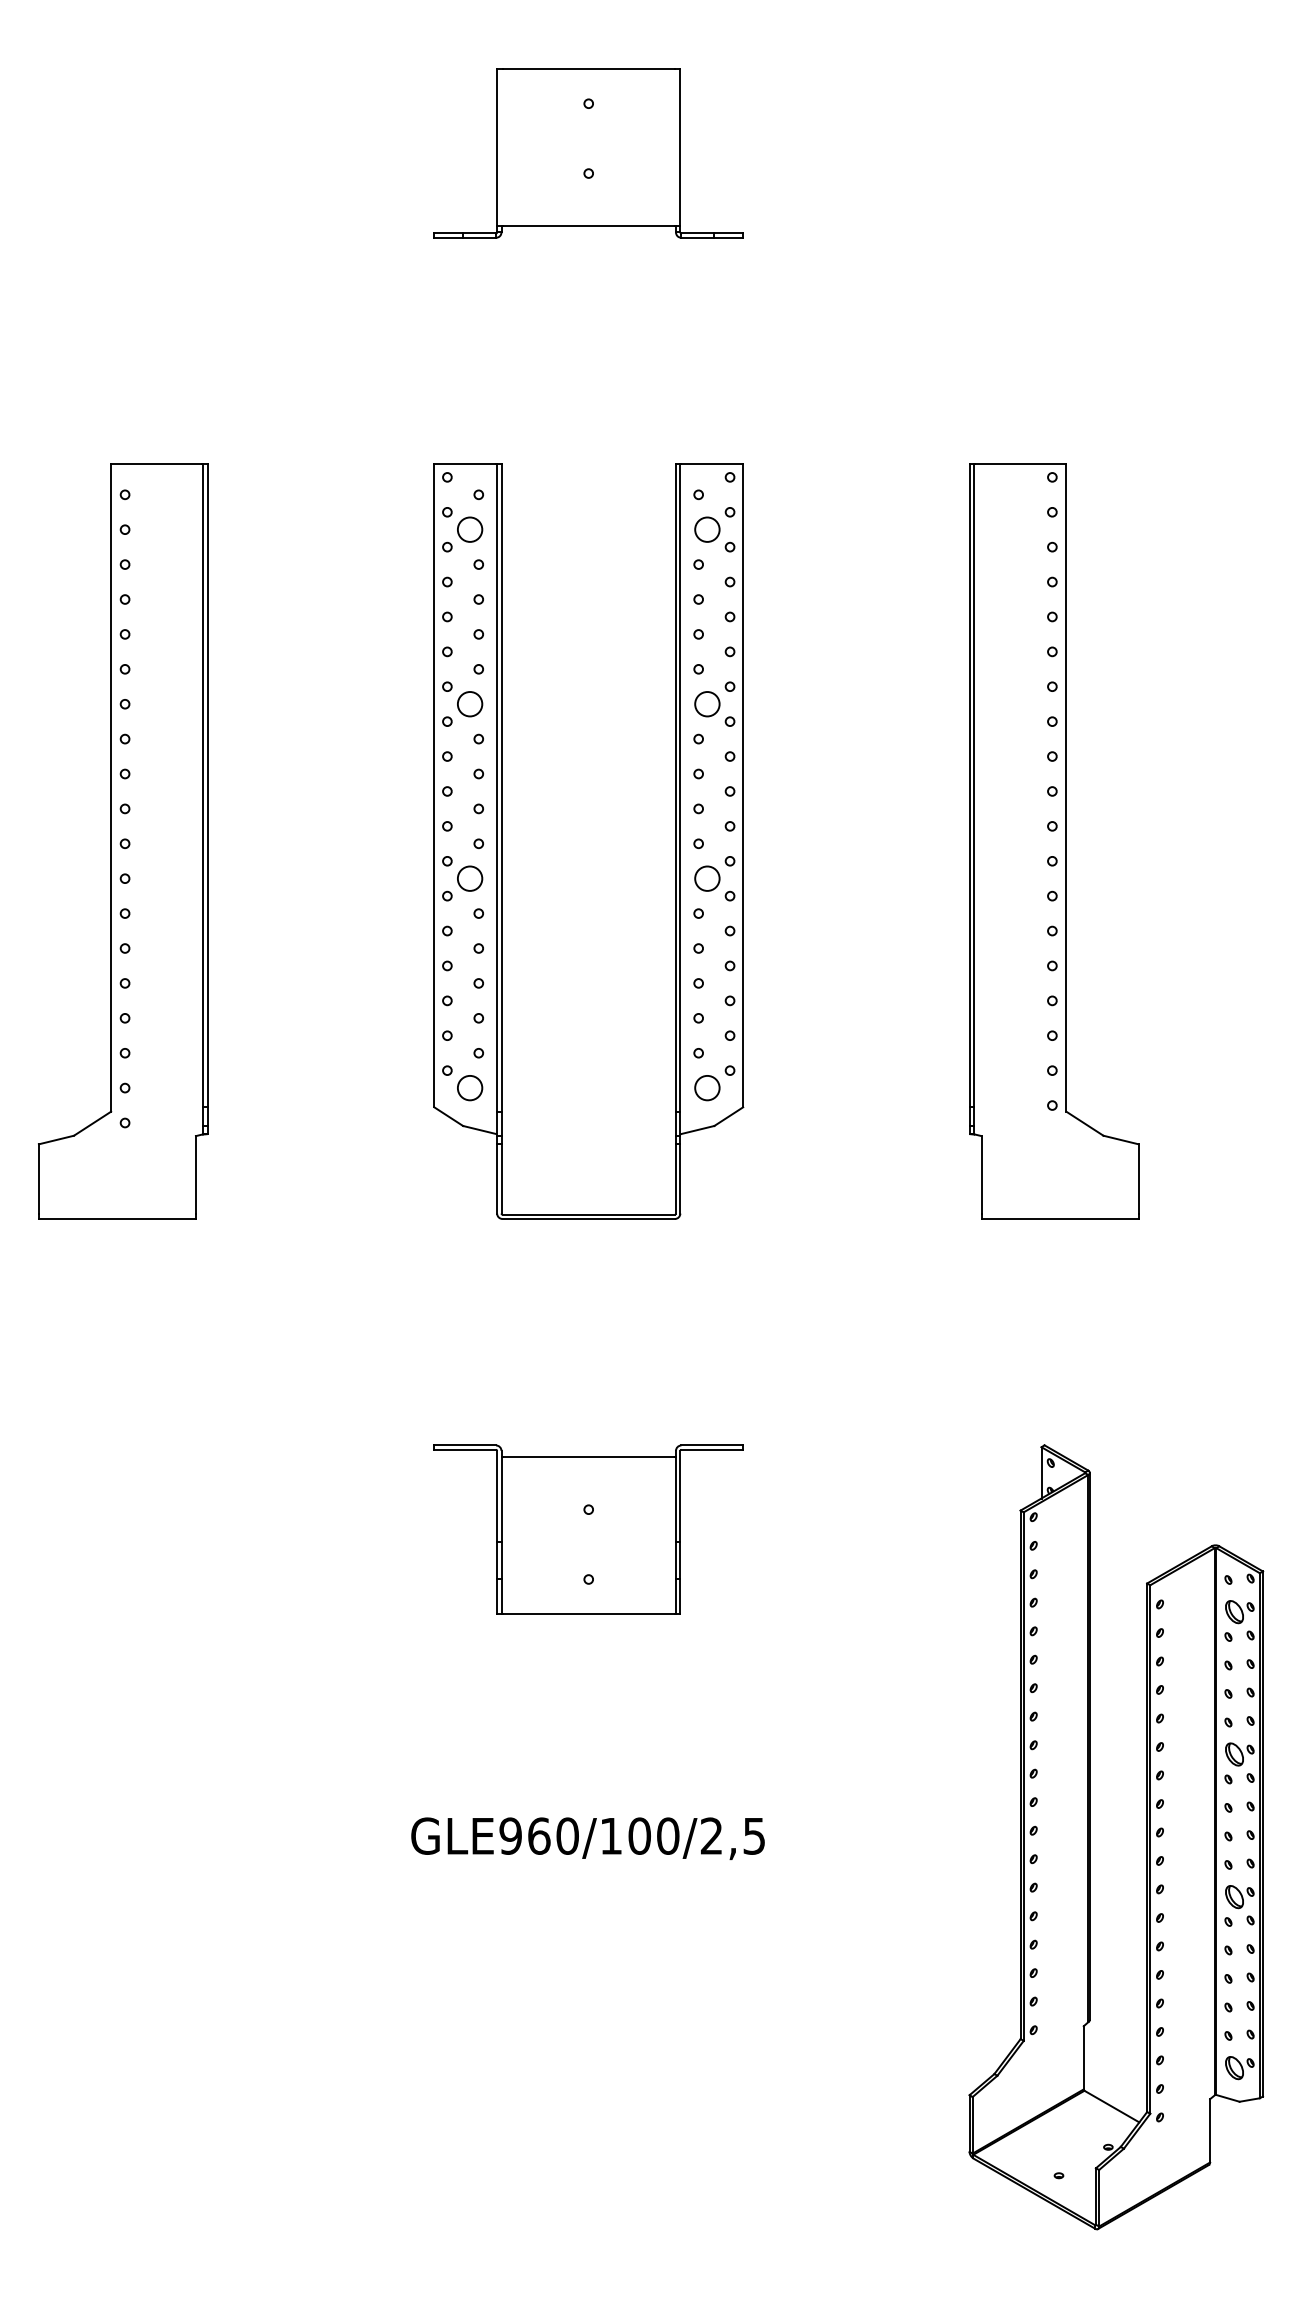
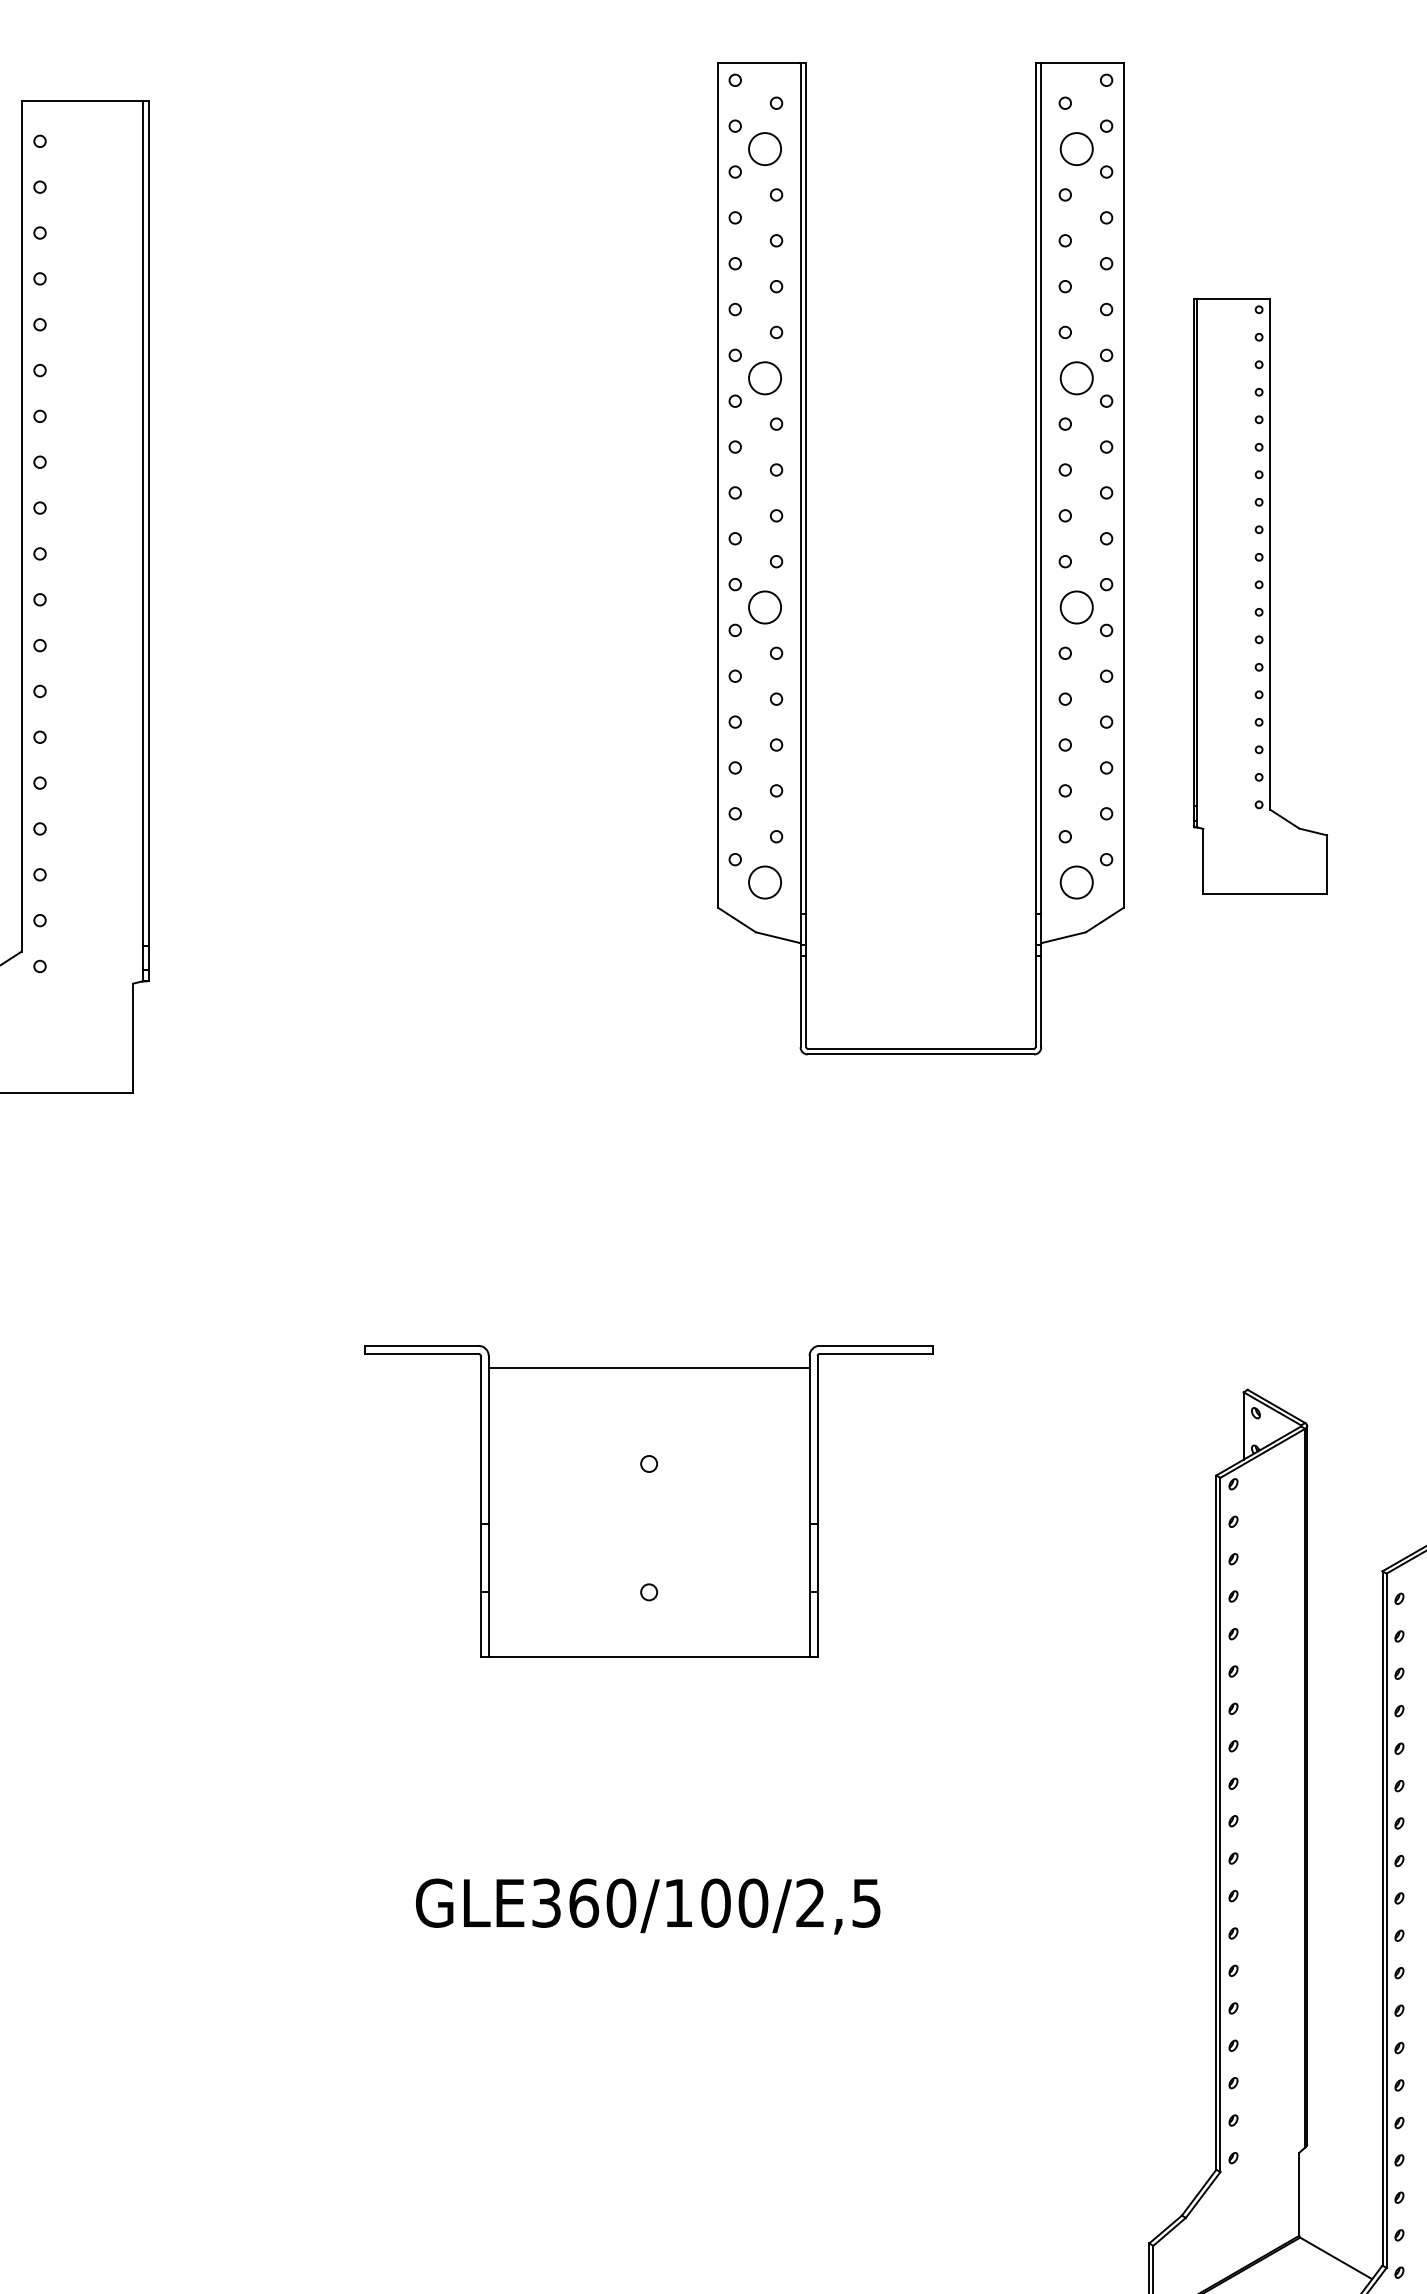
part: (502, 841) -> (807, 558), moved
part: (1054, 841) -> (1260, 596), size x0.6
part: (588, 1529) -> (648, 1500), size x1.4
text: (510, 1835) -> (546, 1902), GLE960/100/2,5 -> GLE360/100/2,5

